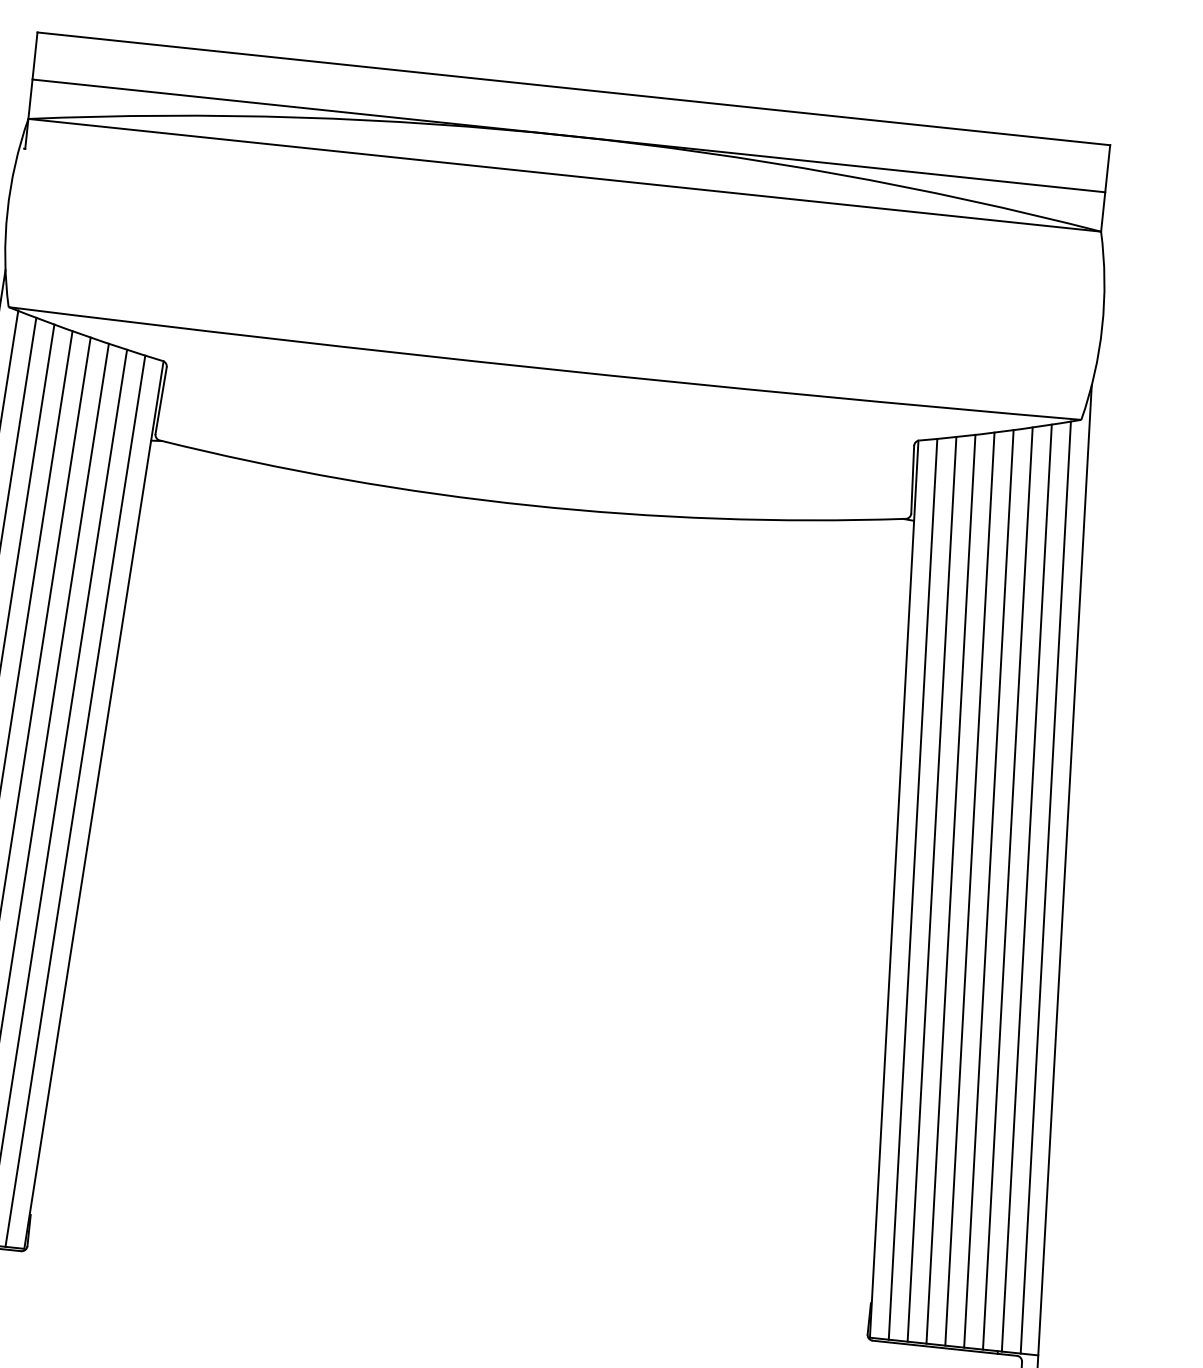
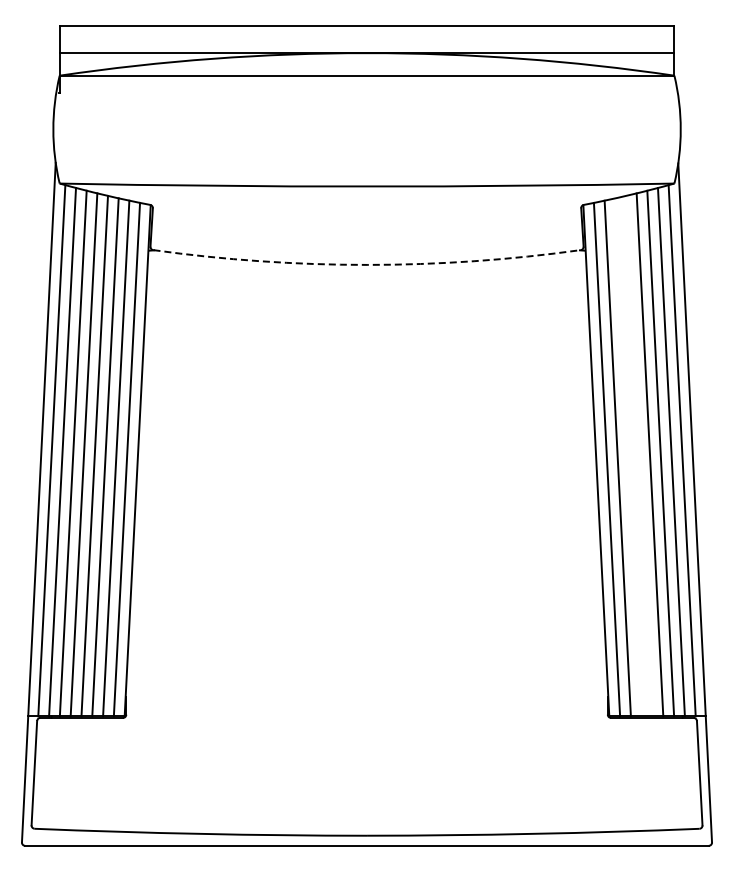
arc: (530, 504) -> (367, 264), solid -> dashed
line: (968, 887) -> (638, 455), removed
line: (950, 889) -> (628, 457), removed

